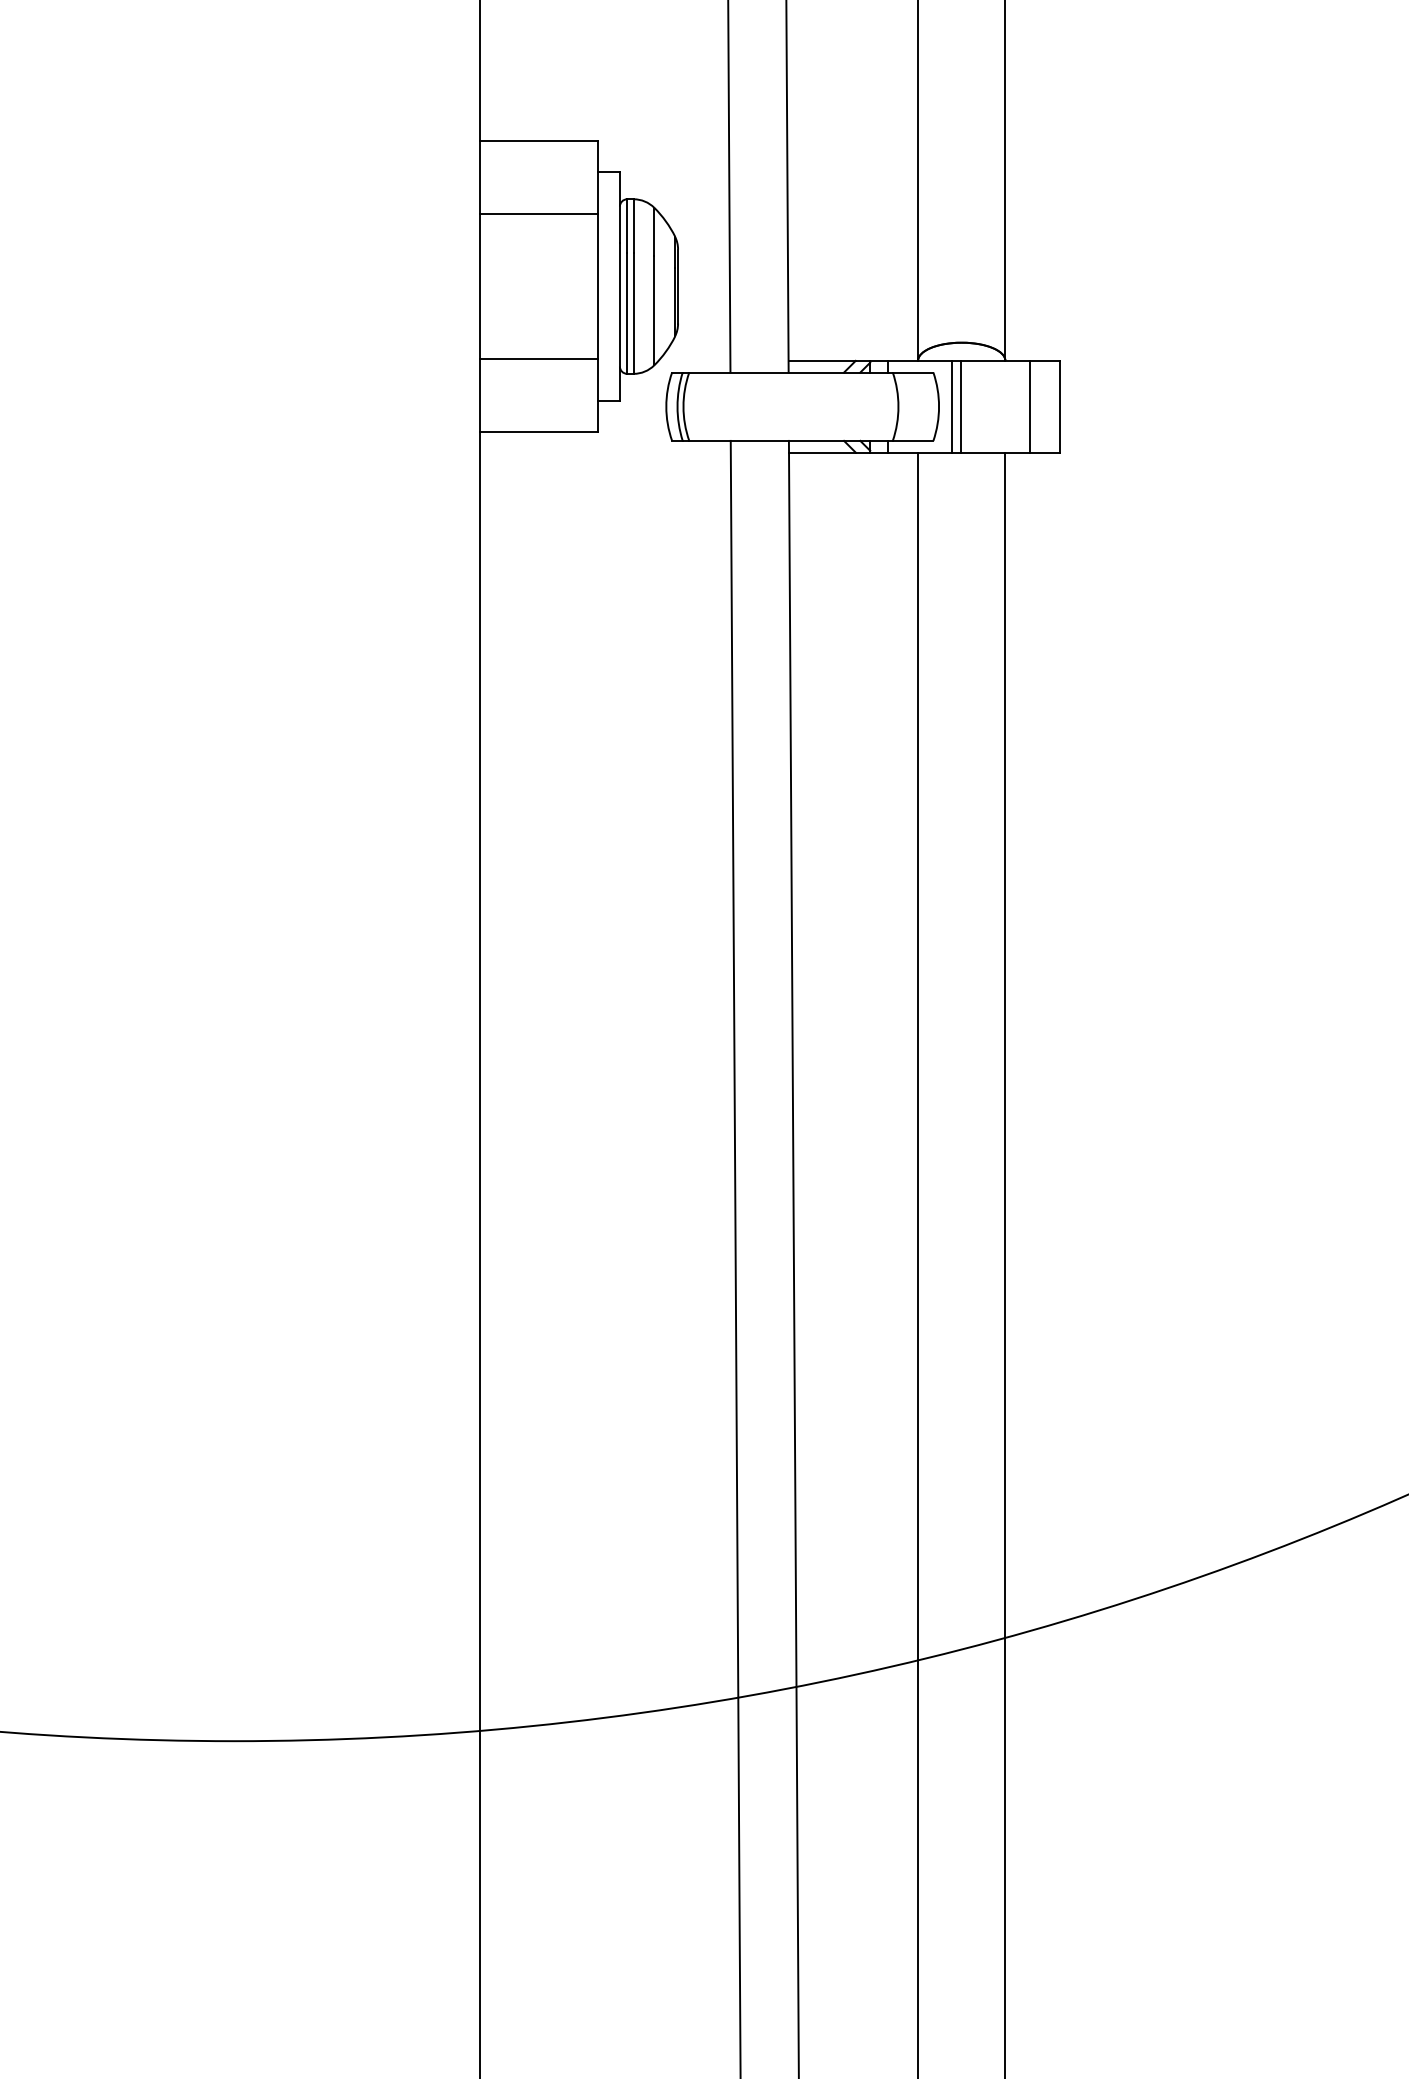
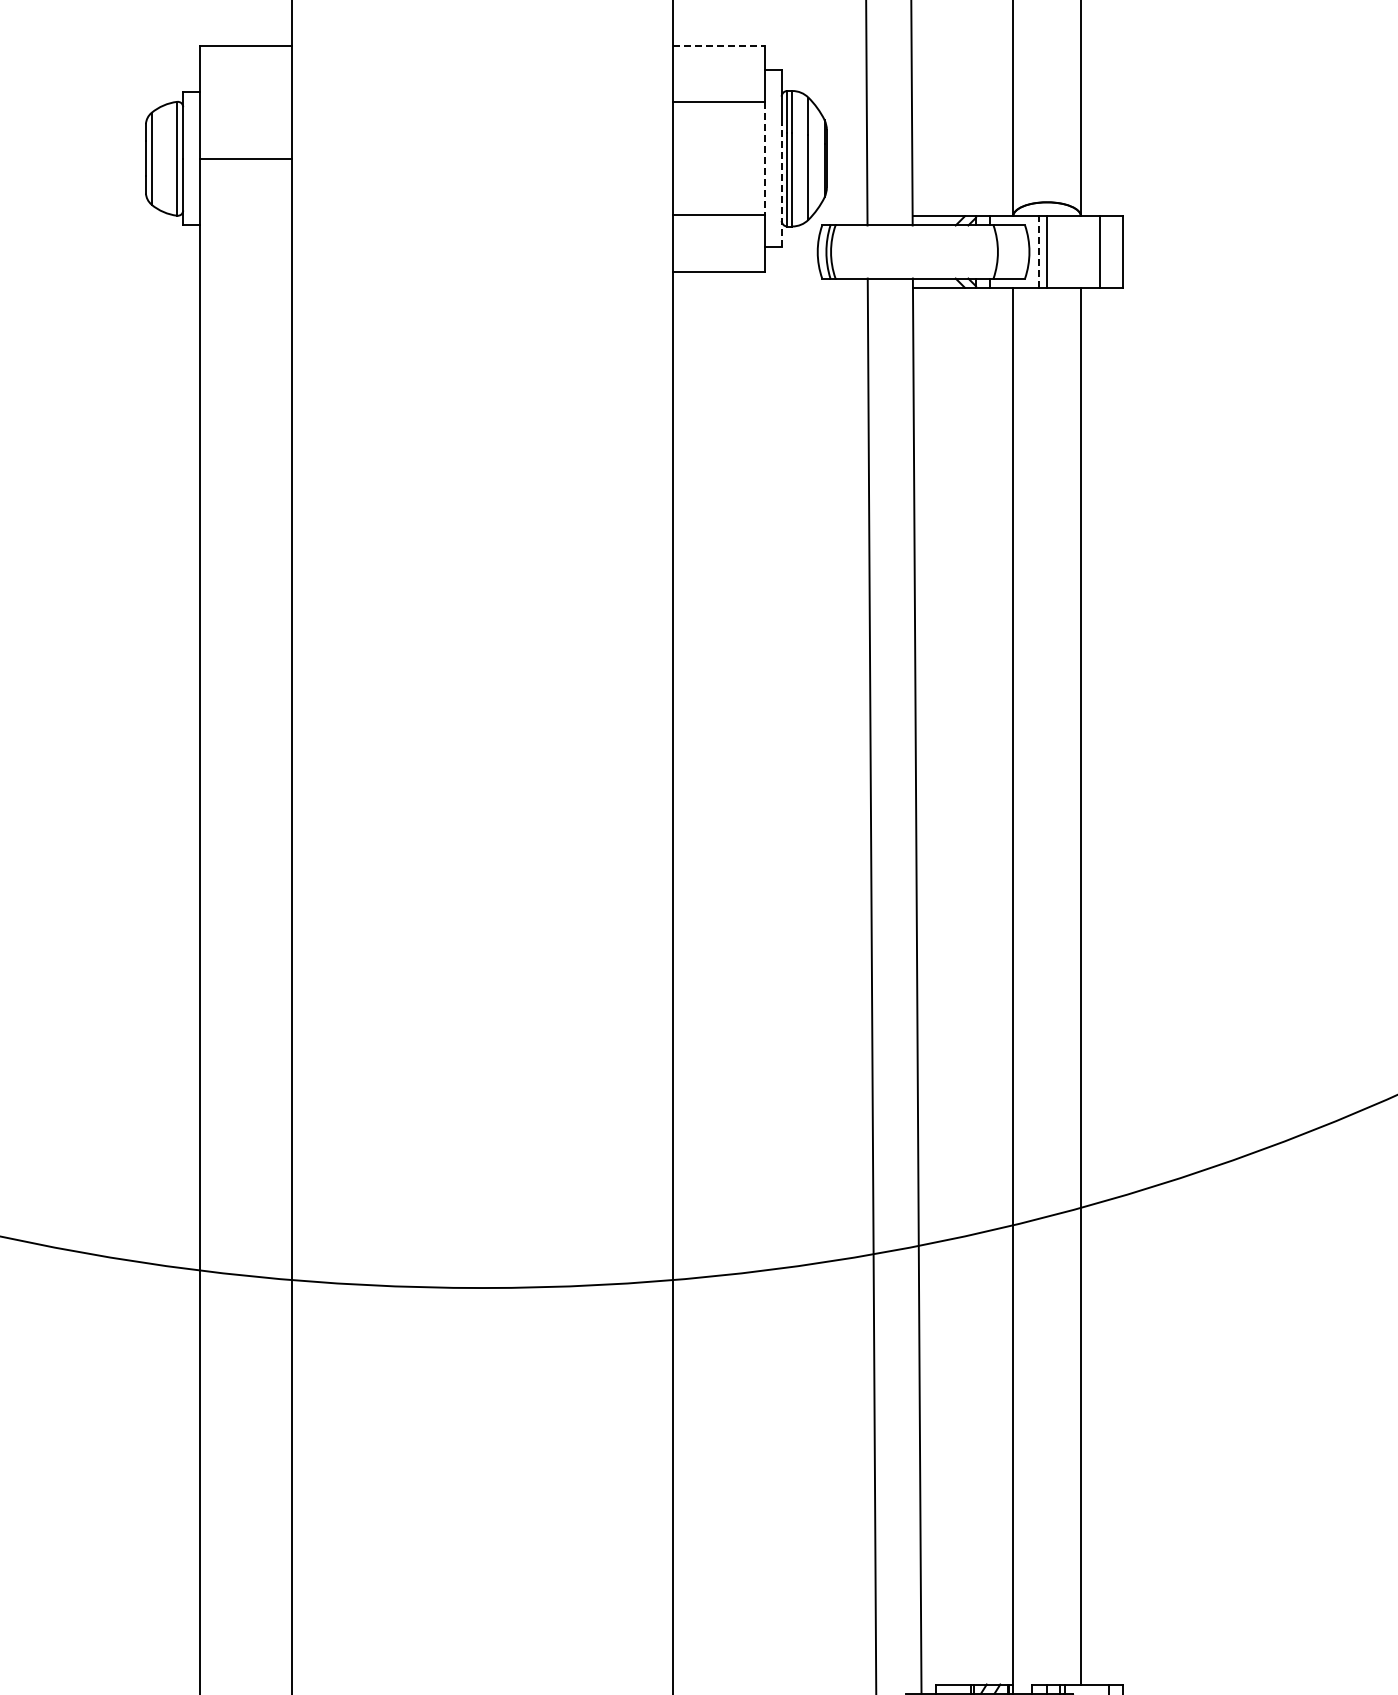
line: (539, 140) -> (719, 45), solid -> dashed
line: (597, 287) -> (764, 159), solid -> dashed
line: (619, 321) -> (781, 185), solid -> dashed
line: (951, 407) -> (1039, 252), solid -> dashed

